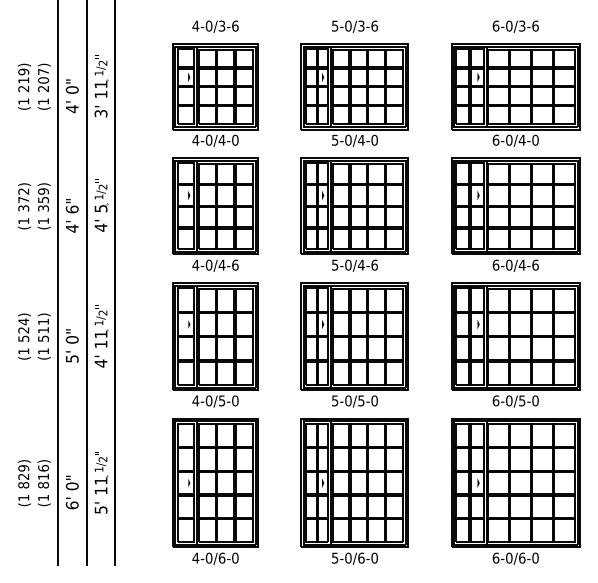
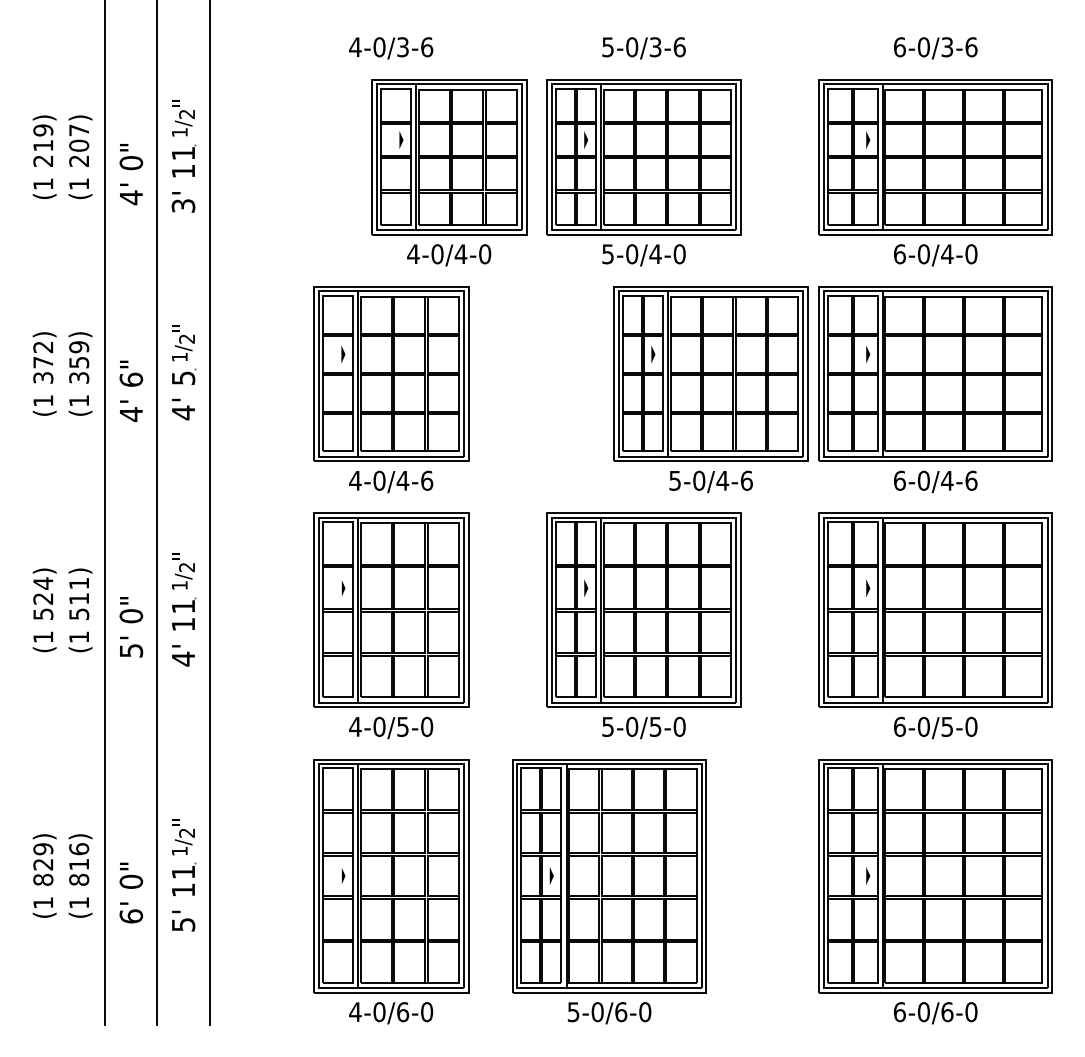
part: (215, 94) -> (449, 171), moved
part: (354, 214) -> (710, 388), moved
part: (354, 491) -> (608, 891), moved

